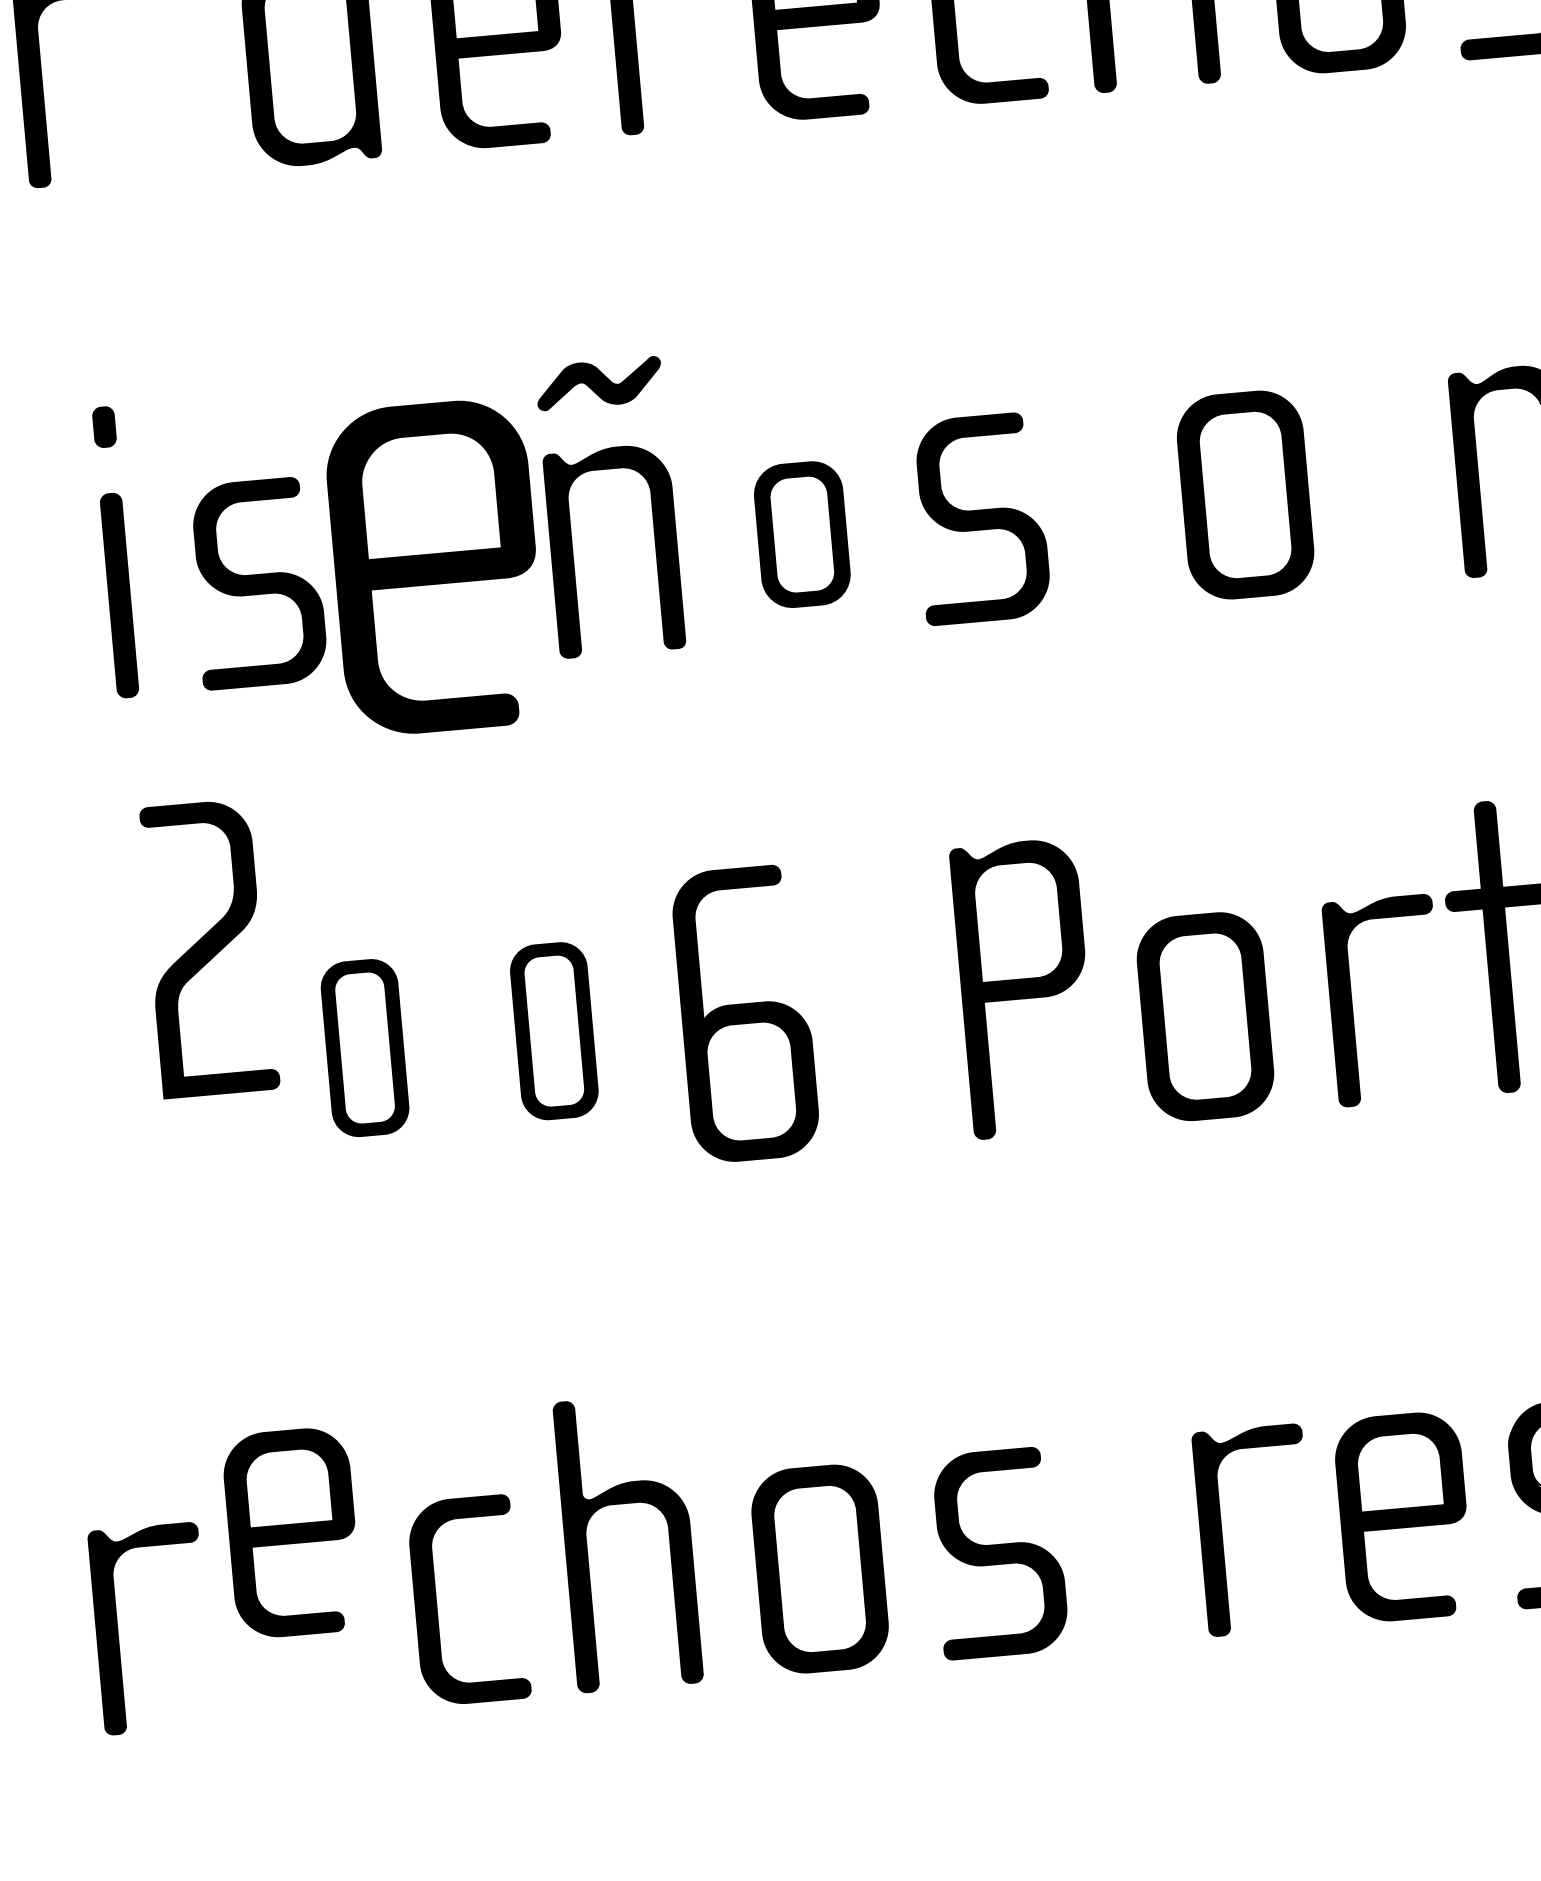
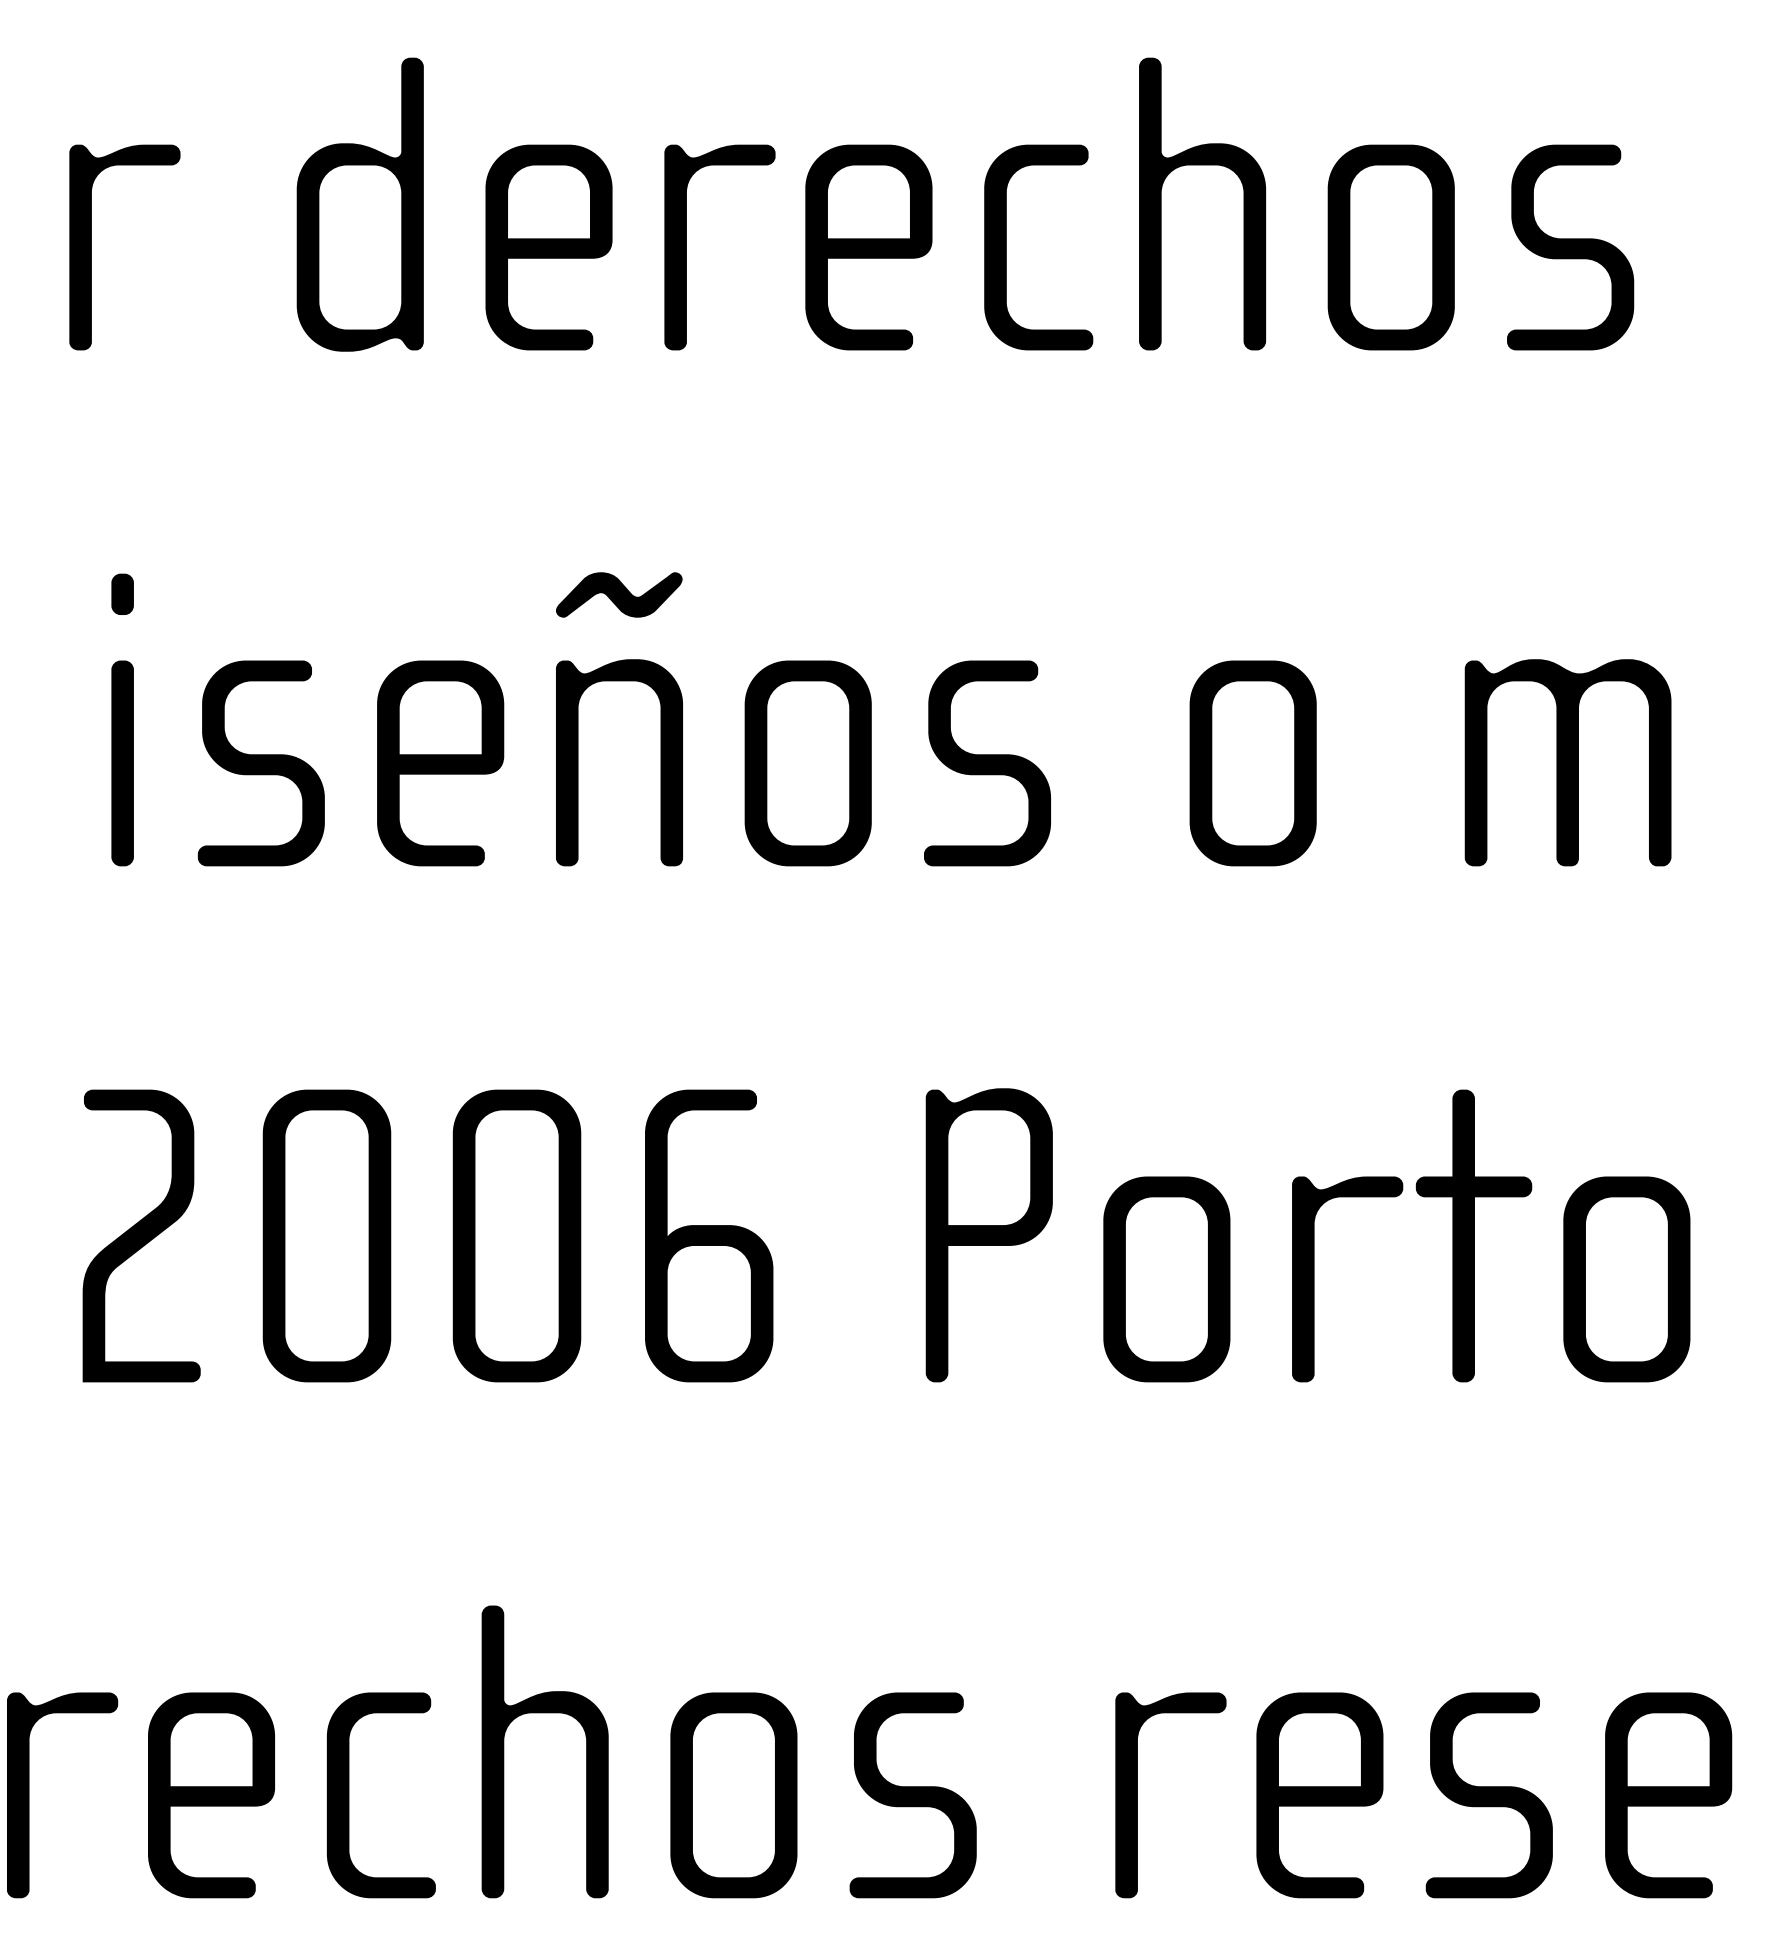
part: (801, 534) -> (807, 763), size x1.43
part: (436, 567) -> (440, 763), size x0.62
part: (209, 948) -> (141, 1235), moved
part: (553, 1030) -> (516, 1235), size x1.67
part: (364, 1047) -> (326, 1235), size x1.67
part: (292, 1532) -> (211, 1795), moved

